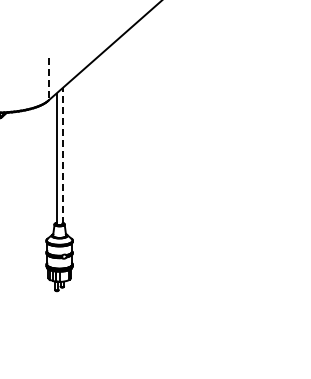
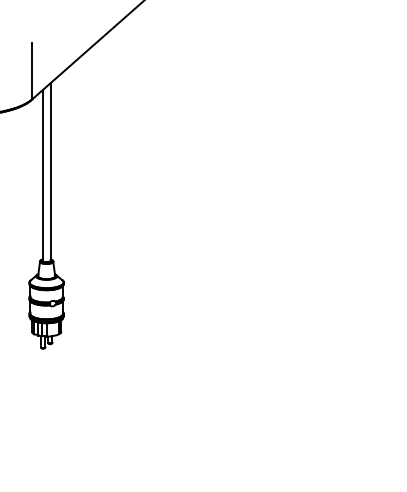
line: (48, 79) -> (32, 71), dashed -> solid
line: (62, 155) -> (50, 171), dashed -> solid

